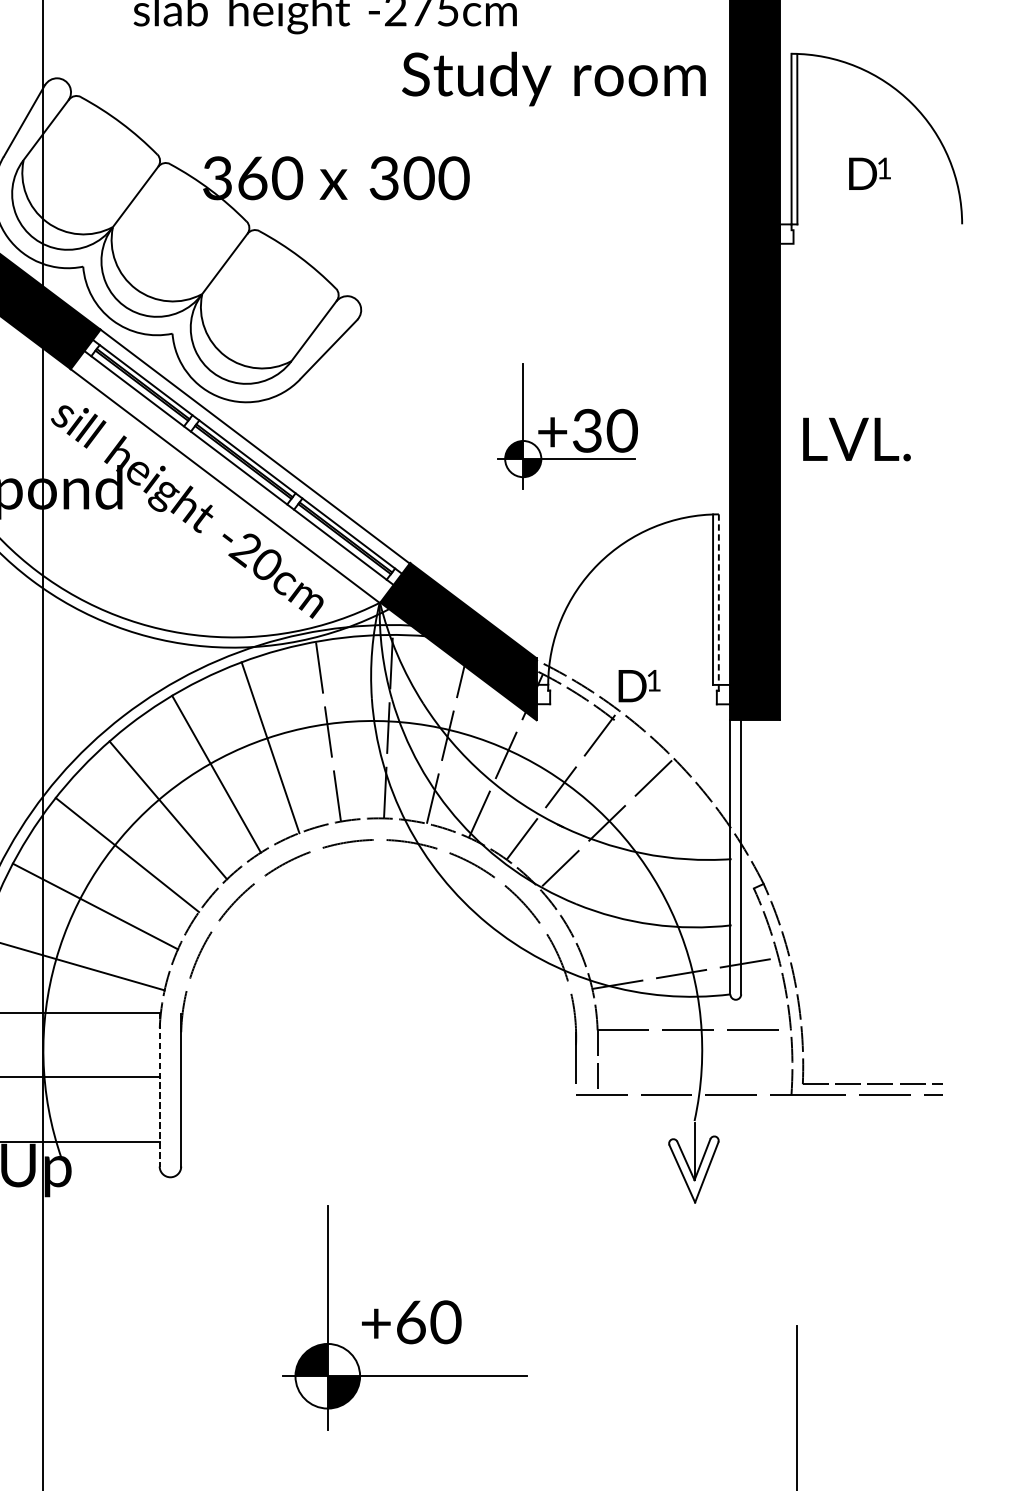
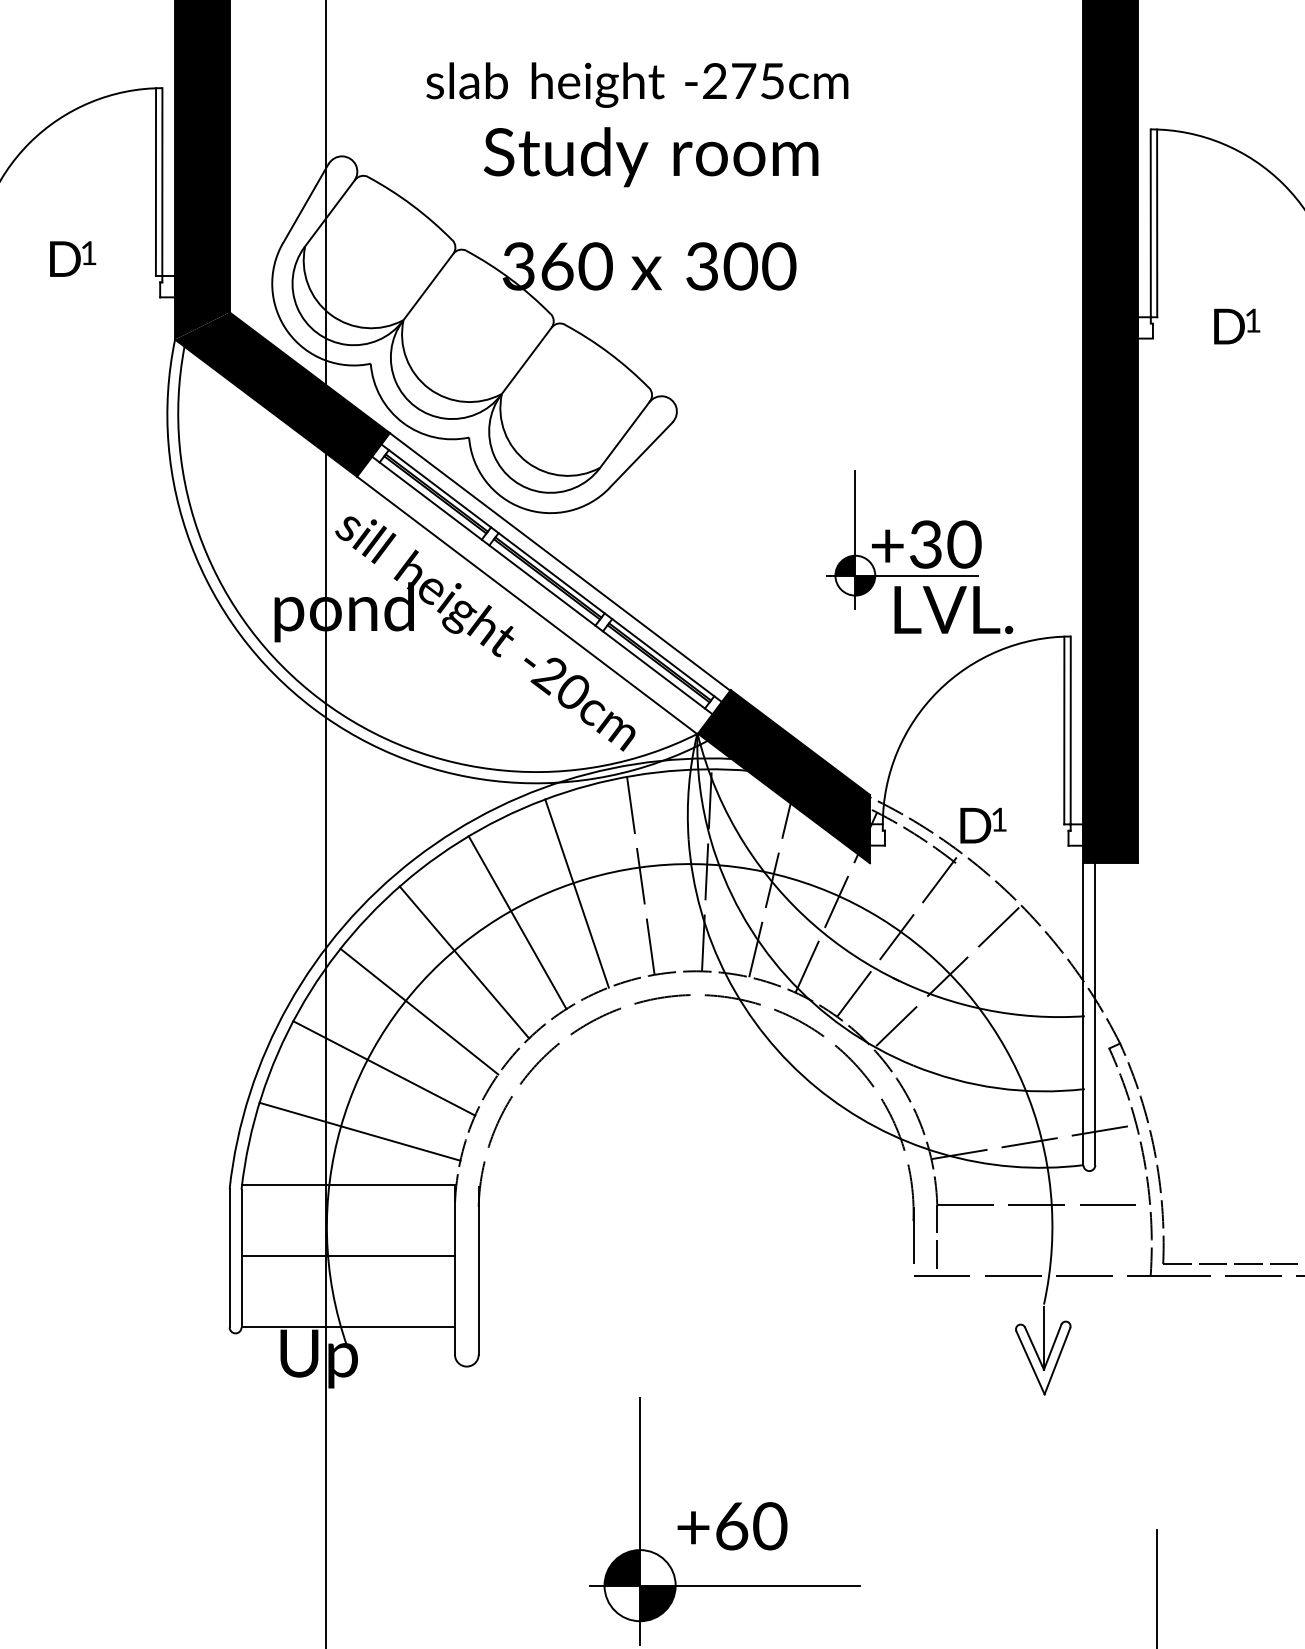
text: (553, 79) -> (650, 157), moved
text: (870, 173) -> (1237, 326), moved
text: (856, 439) -> (953, 610), moved
line: (718, 599) -> (1070, 730), dashed -> solid
line: (159, 1089) -> (454, 1269), dashed -> solid

